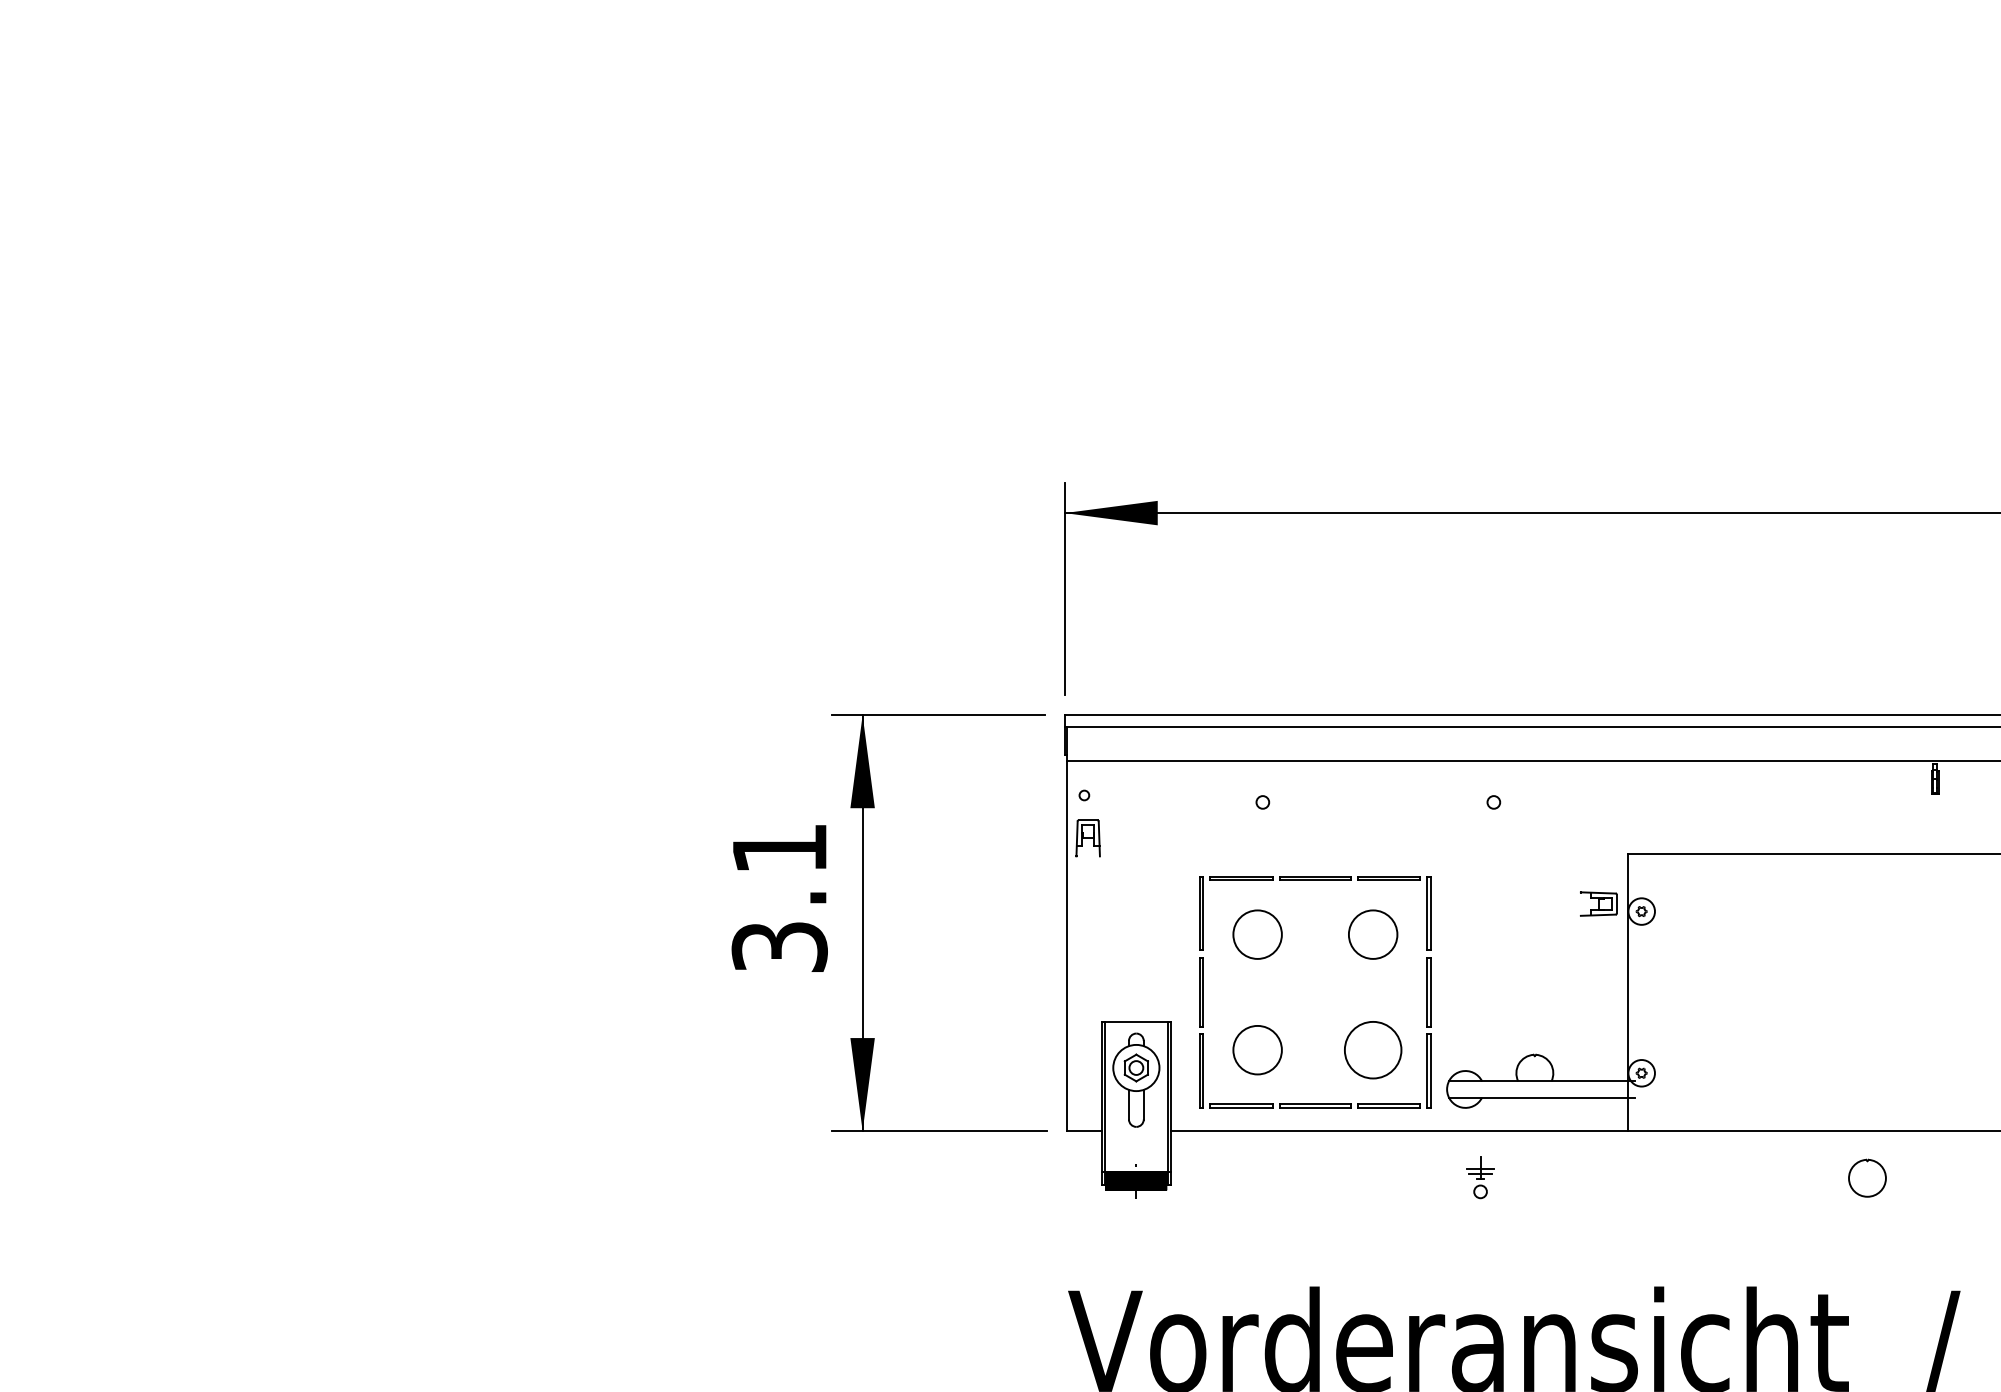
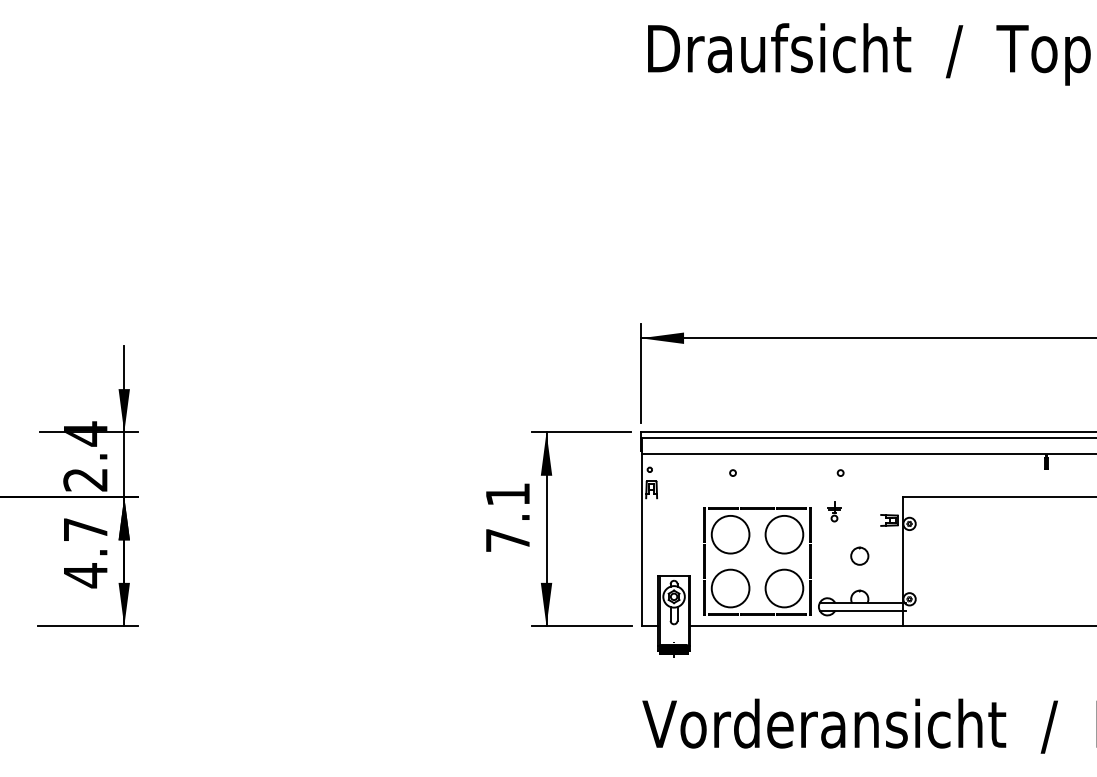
circle: (1257, 934) -> (730, 534), size x1.67
circle: (1373, 934) -> (784, 534), size x1.67
text: (778, 947) -> (507, 540), 3.1 -> 7.1
circle: (1257, 1050) -> (730, 588), size x1.67
circle: (1373, 1050) -> (784, 588), size x1.43
part: (1480, 1176) -> (834, 511), moved
part: (1866, 1176) -> (859, 555), moved

